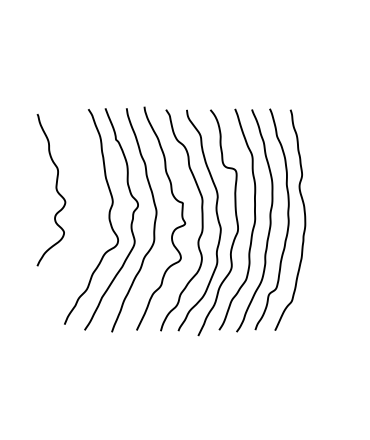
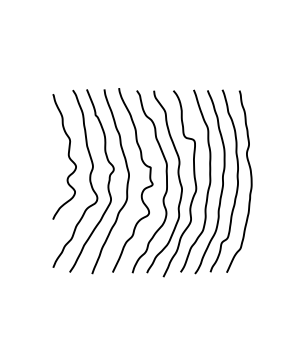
curve: (55, 189) -> (67, 156), moved

